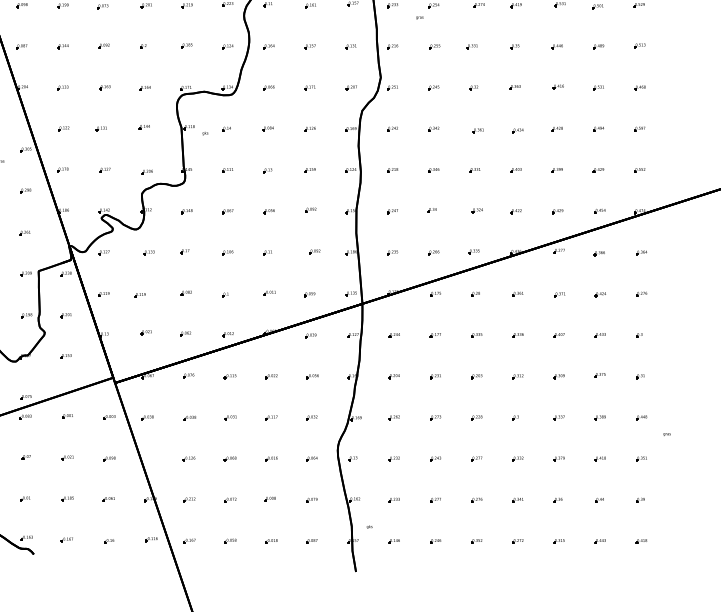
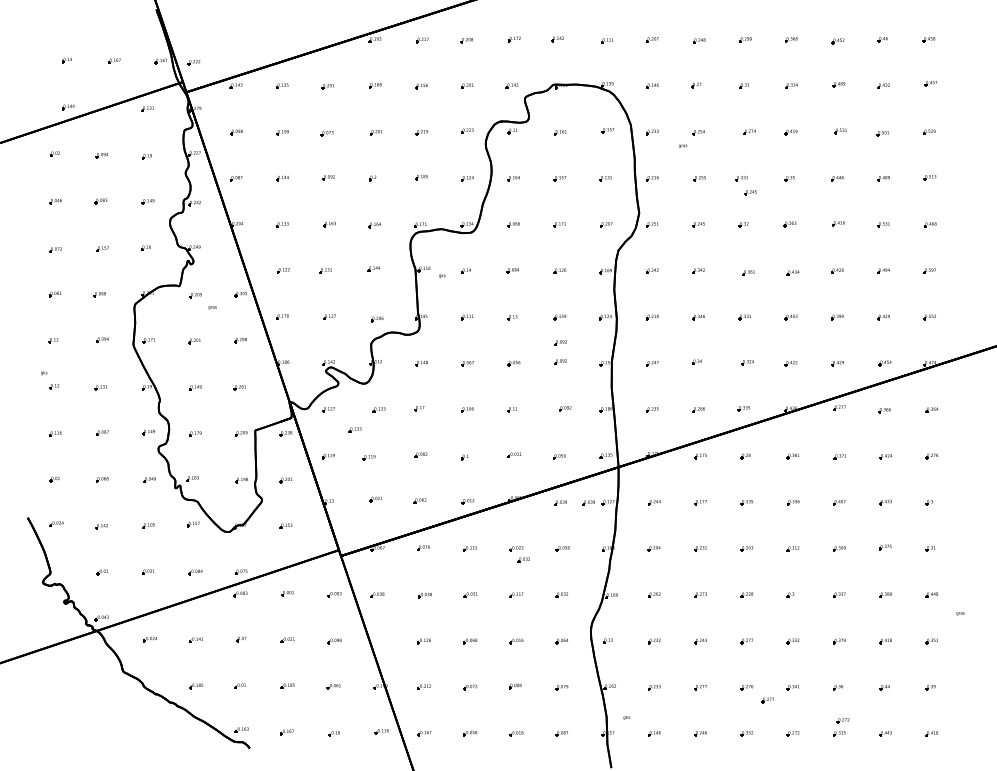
part: (479, 59) -> (750, 192), added
part: (310, 192) -> (560, 342), added
part: (127, 270) -> (354, 429), added
part: (335, 335) -> (588, 502), added
part: (277, 386) -> (523, 559), added
part: (495, 511) -> (767, 700), added
part: (561, 529) -> (842, 720), added

